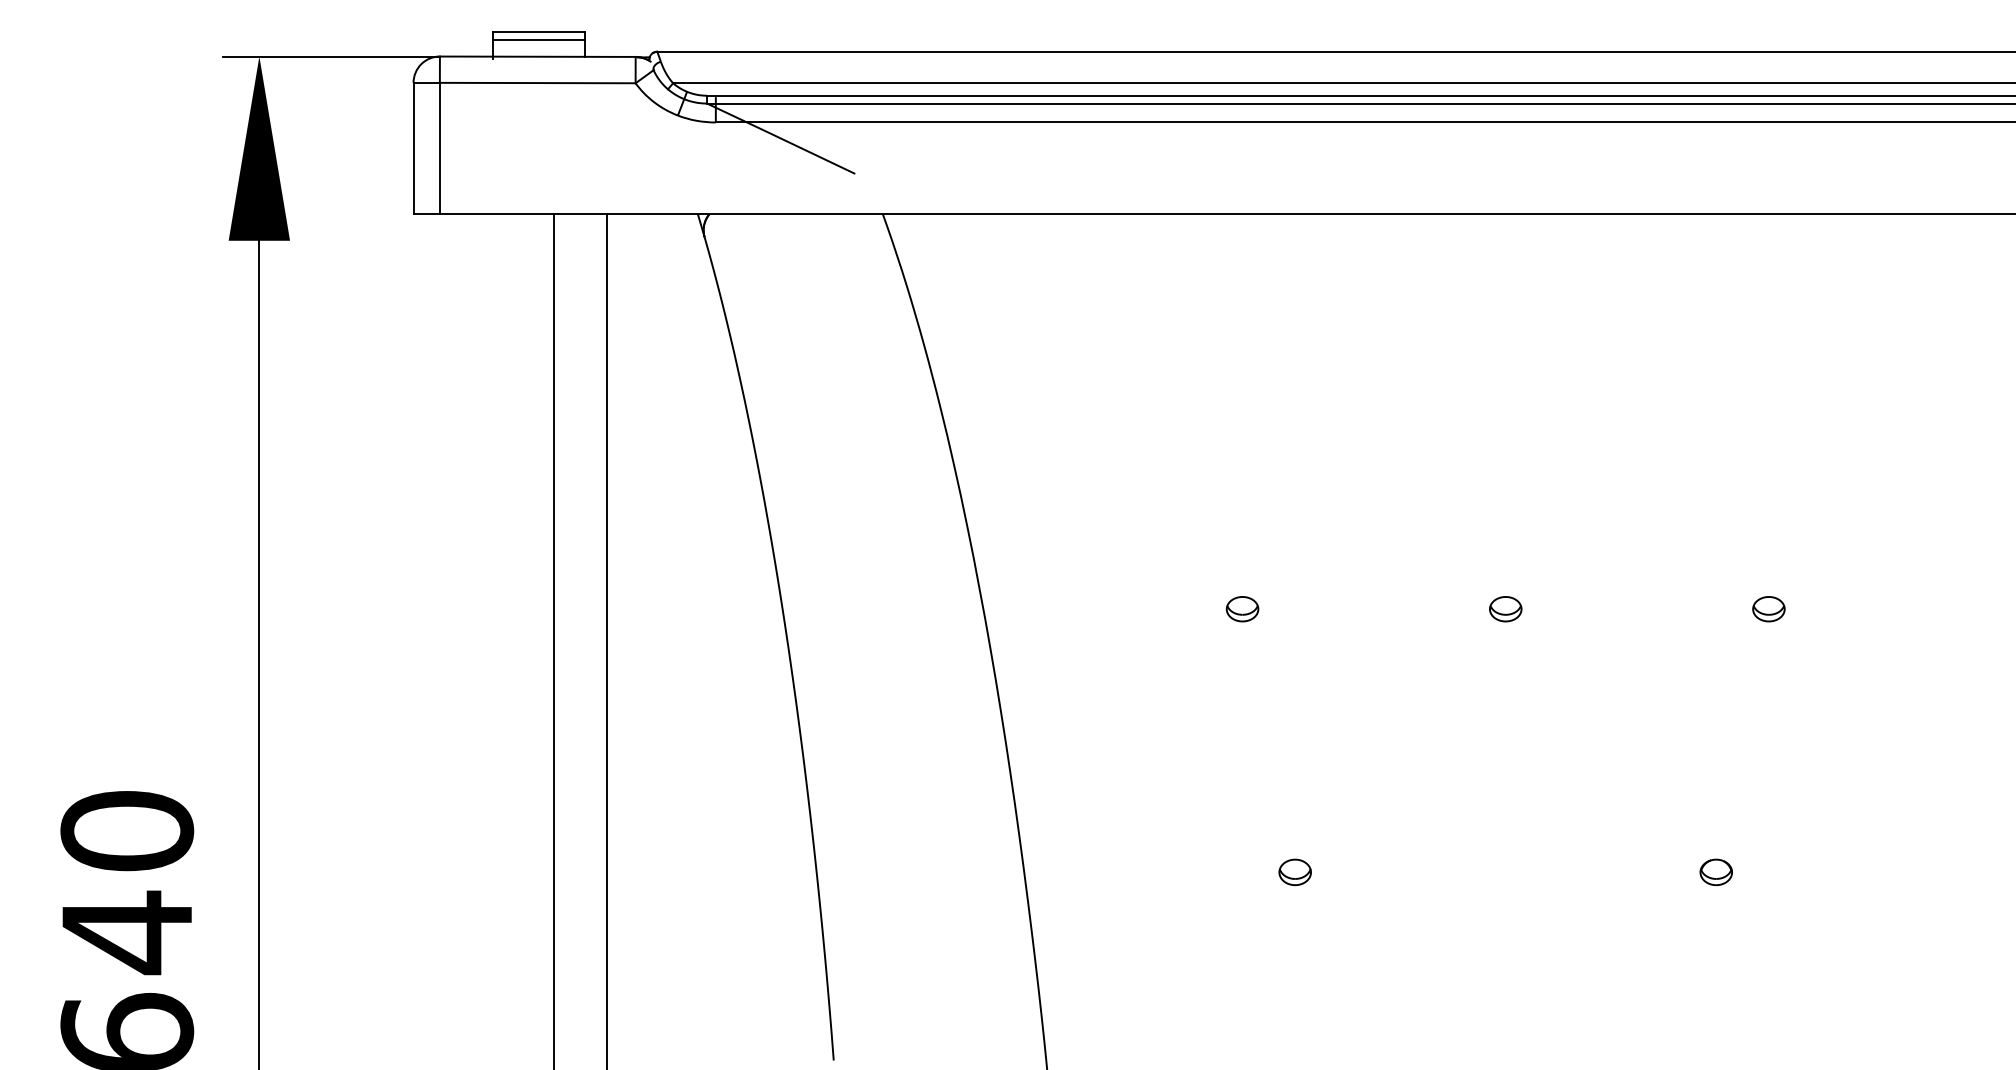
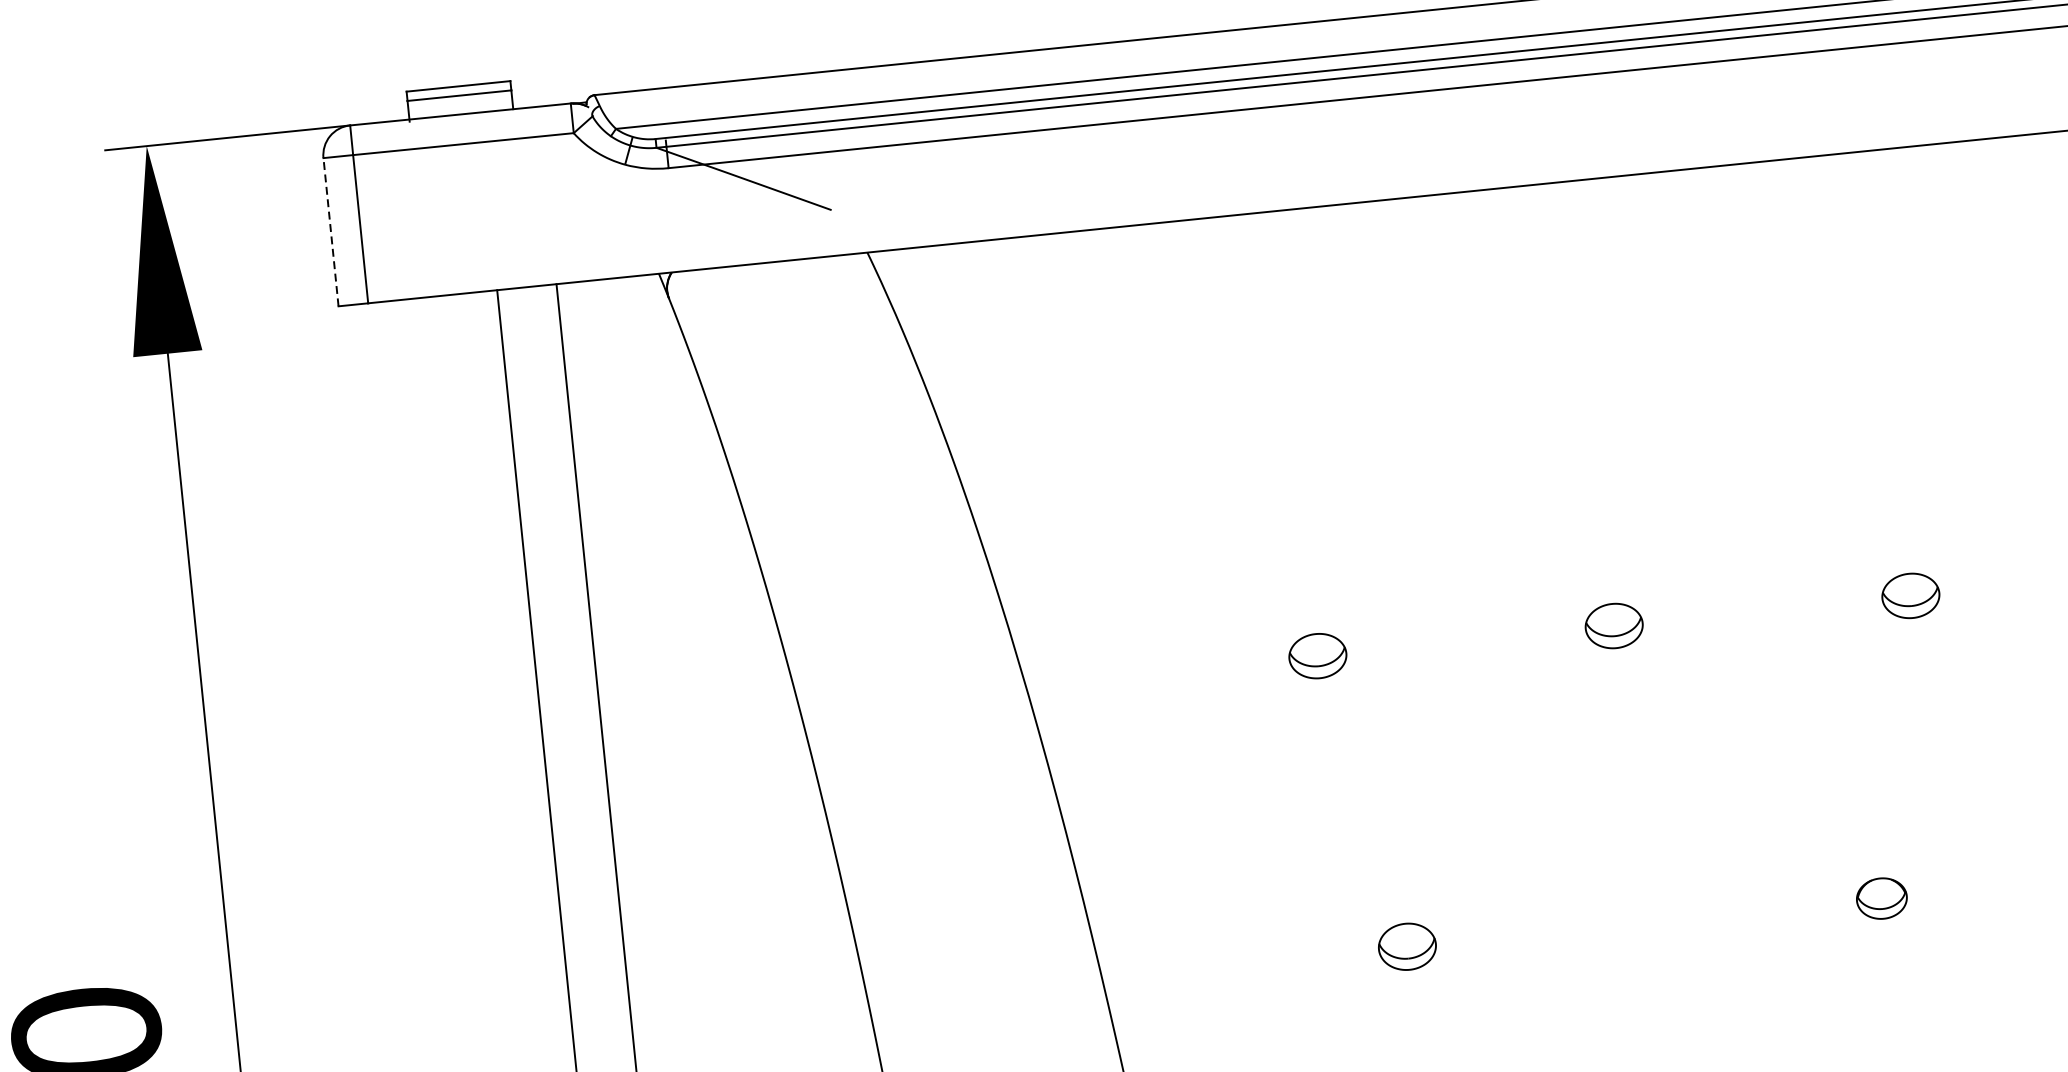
line: (413, 148) -> (330, 232), solid -> dashed
part: (1242, 609) -> (1317, 656), size x1.6
part: (1505, 609) -> (1614, 626), size x1.6
part: (1768, 609) -> (1910, 596), size x1.6
part: (1294, 872) -> (1406, 947), size x1.6
part: (1715, 872) -> (1880, 898), size x1.4

